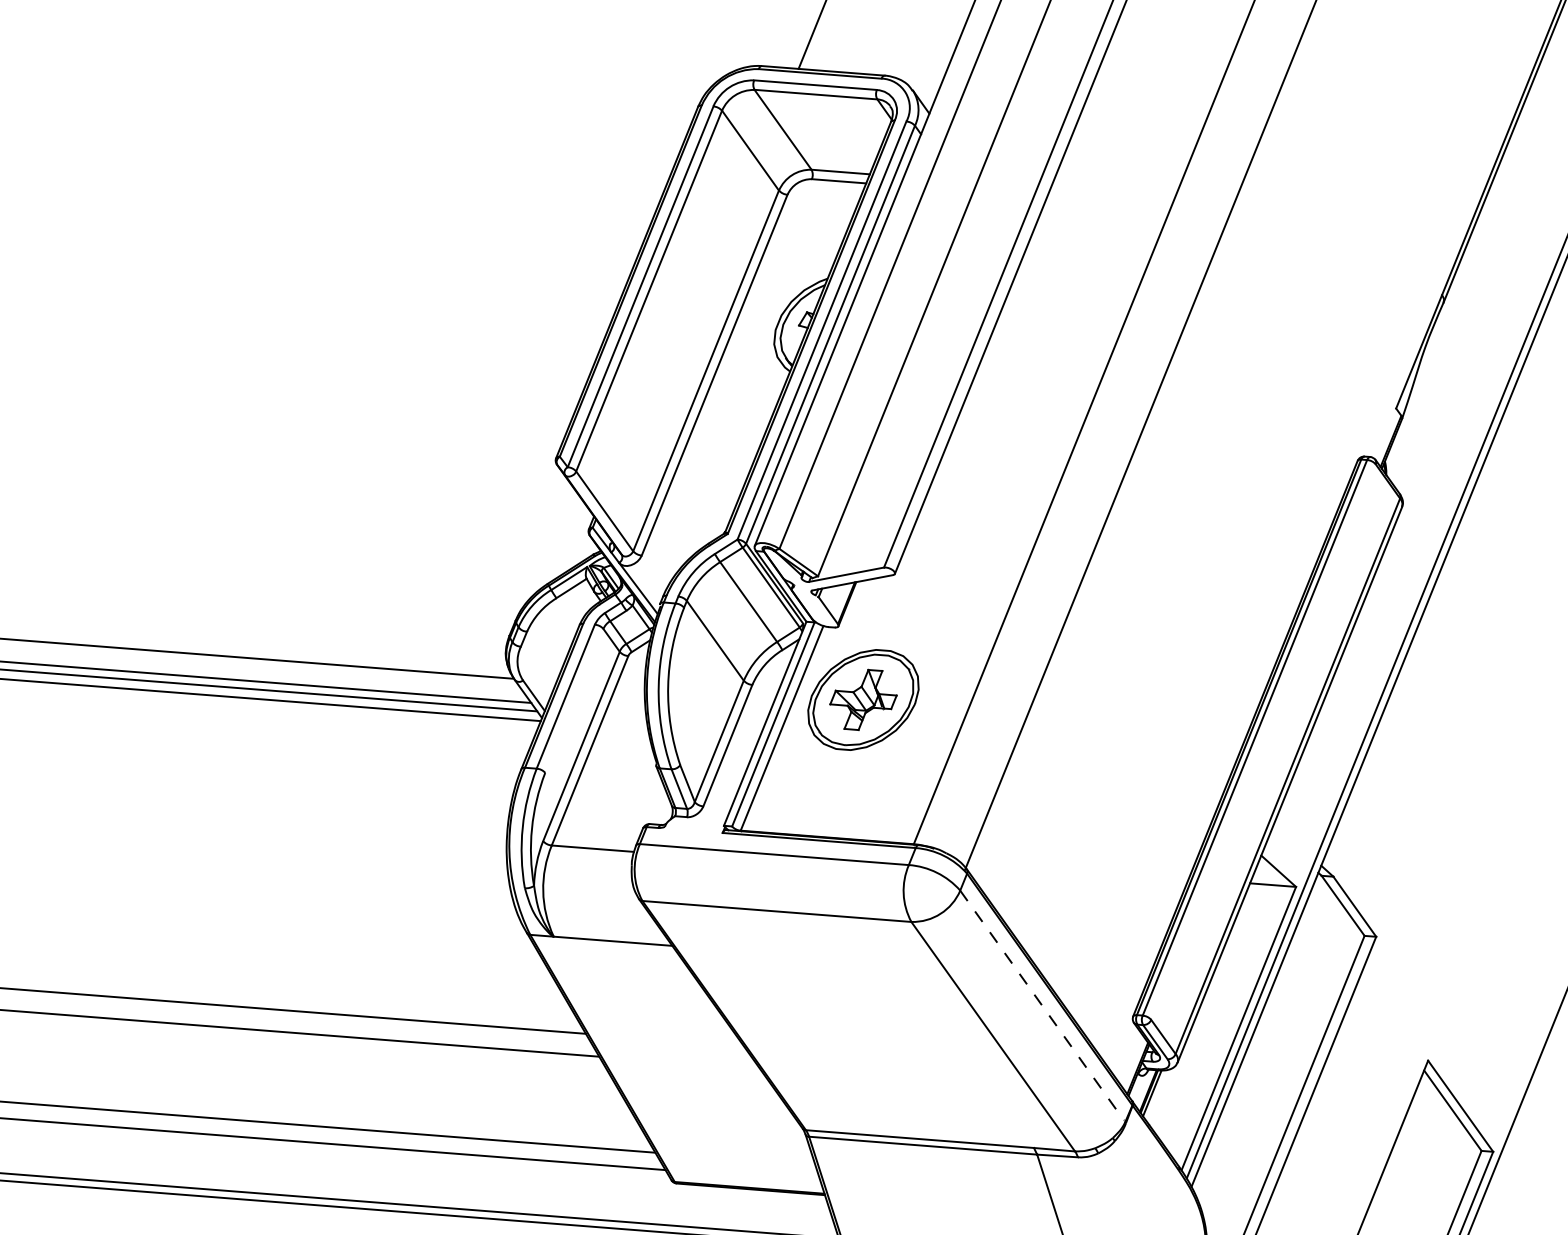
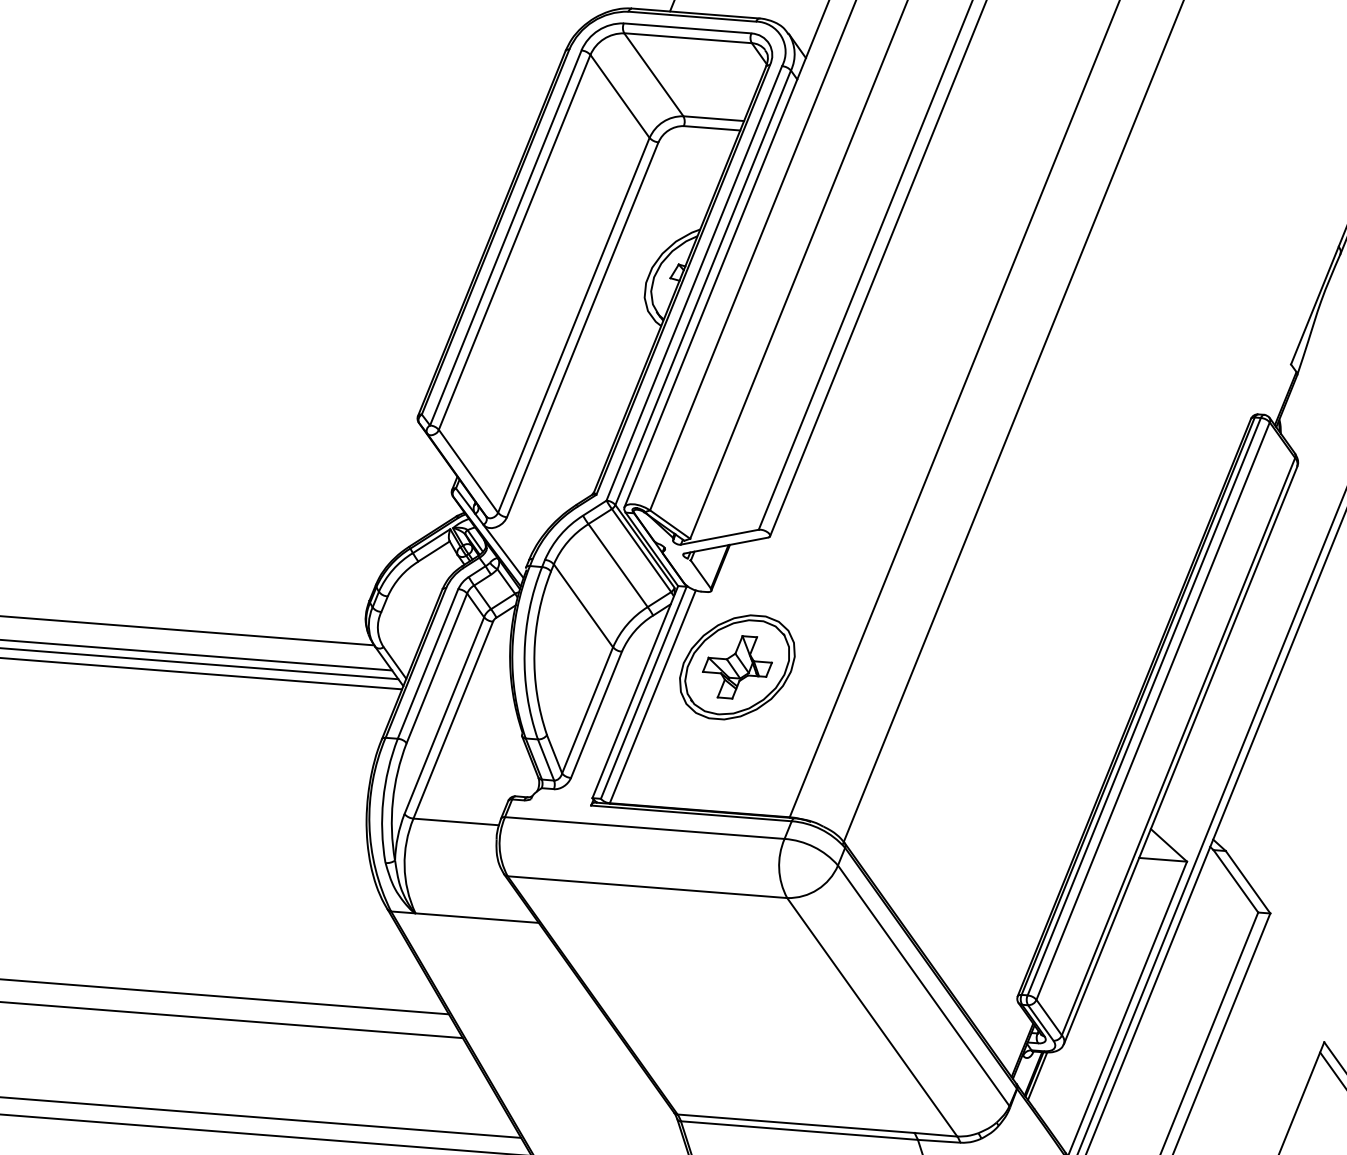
line: (574, 700) -> (437, 667), added
line: (1263, 741) -> (1153, 710), added
line: (1043, 1006) -> (924, 985), dashed -> solid

